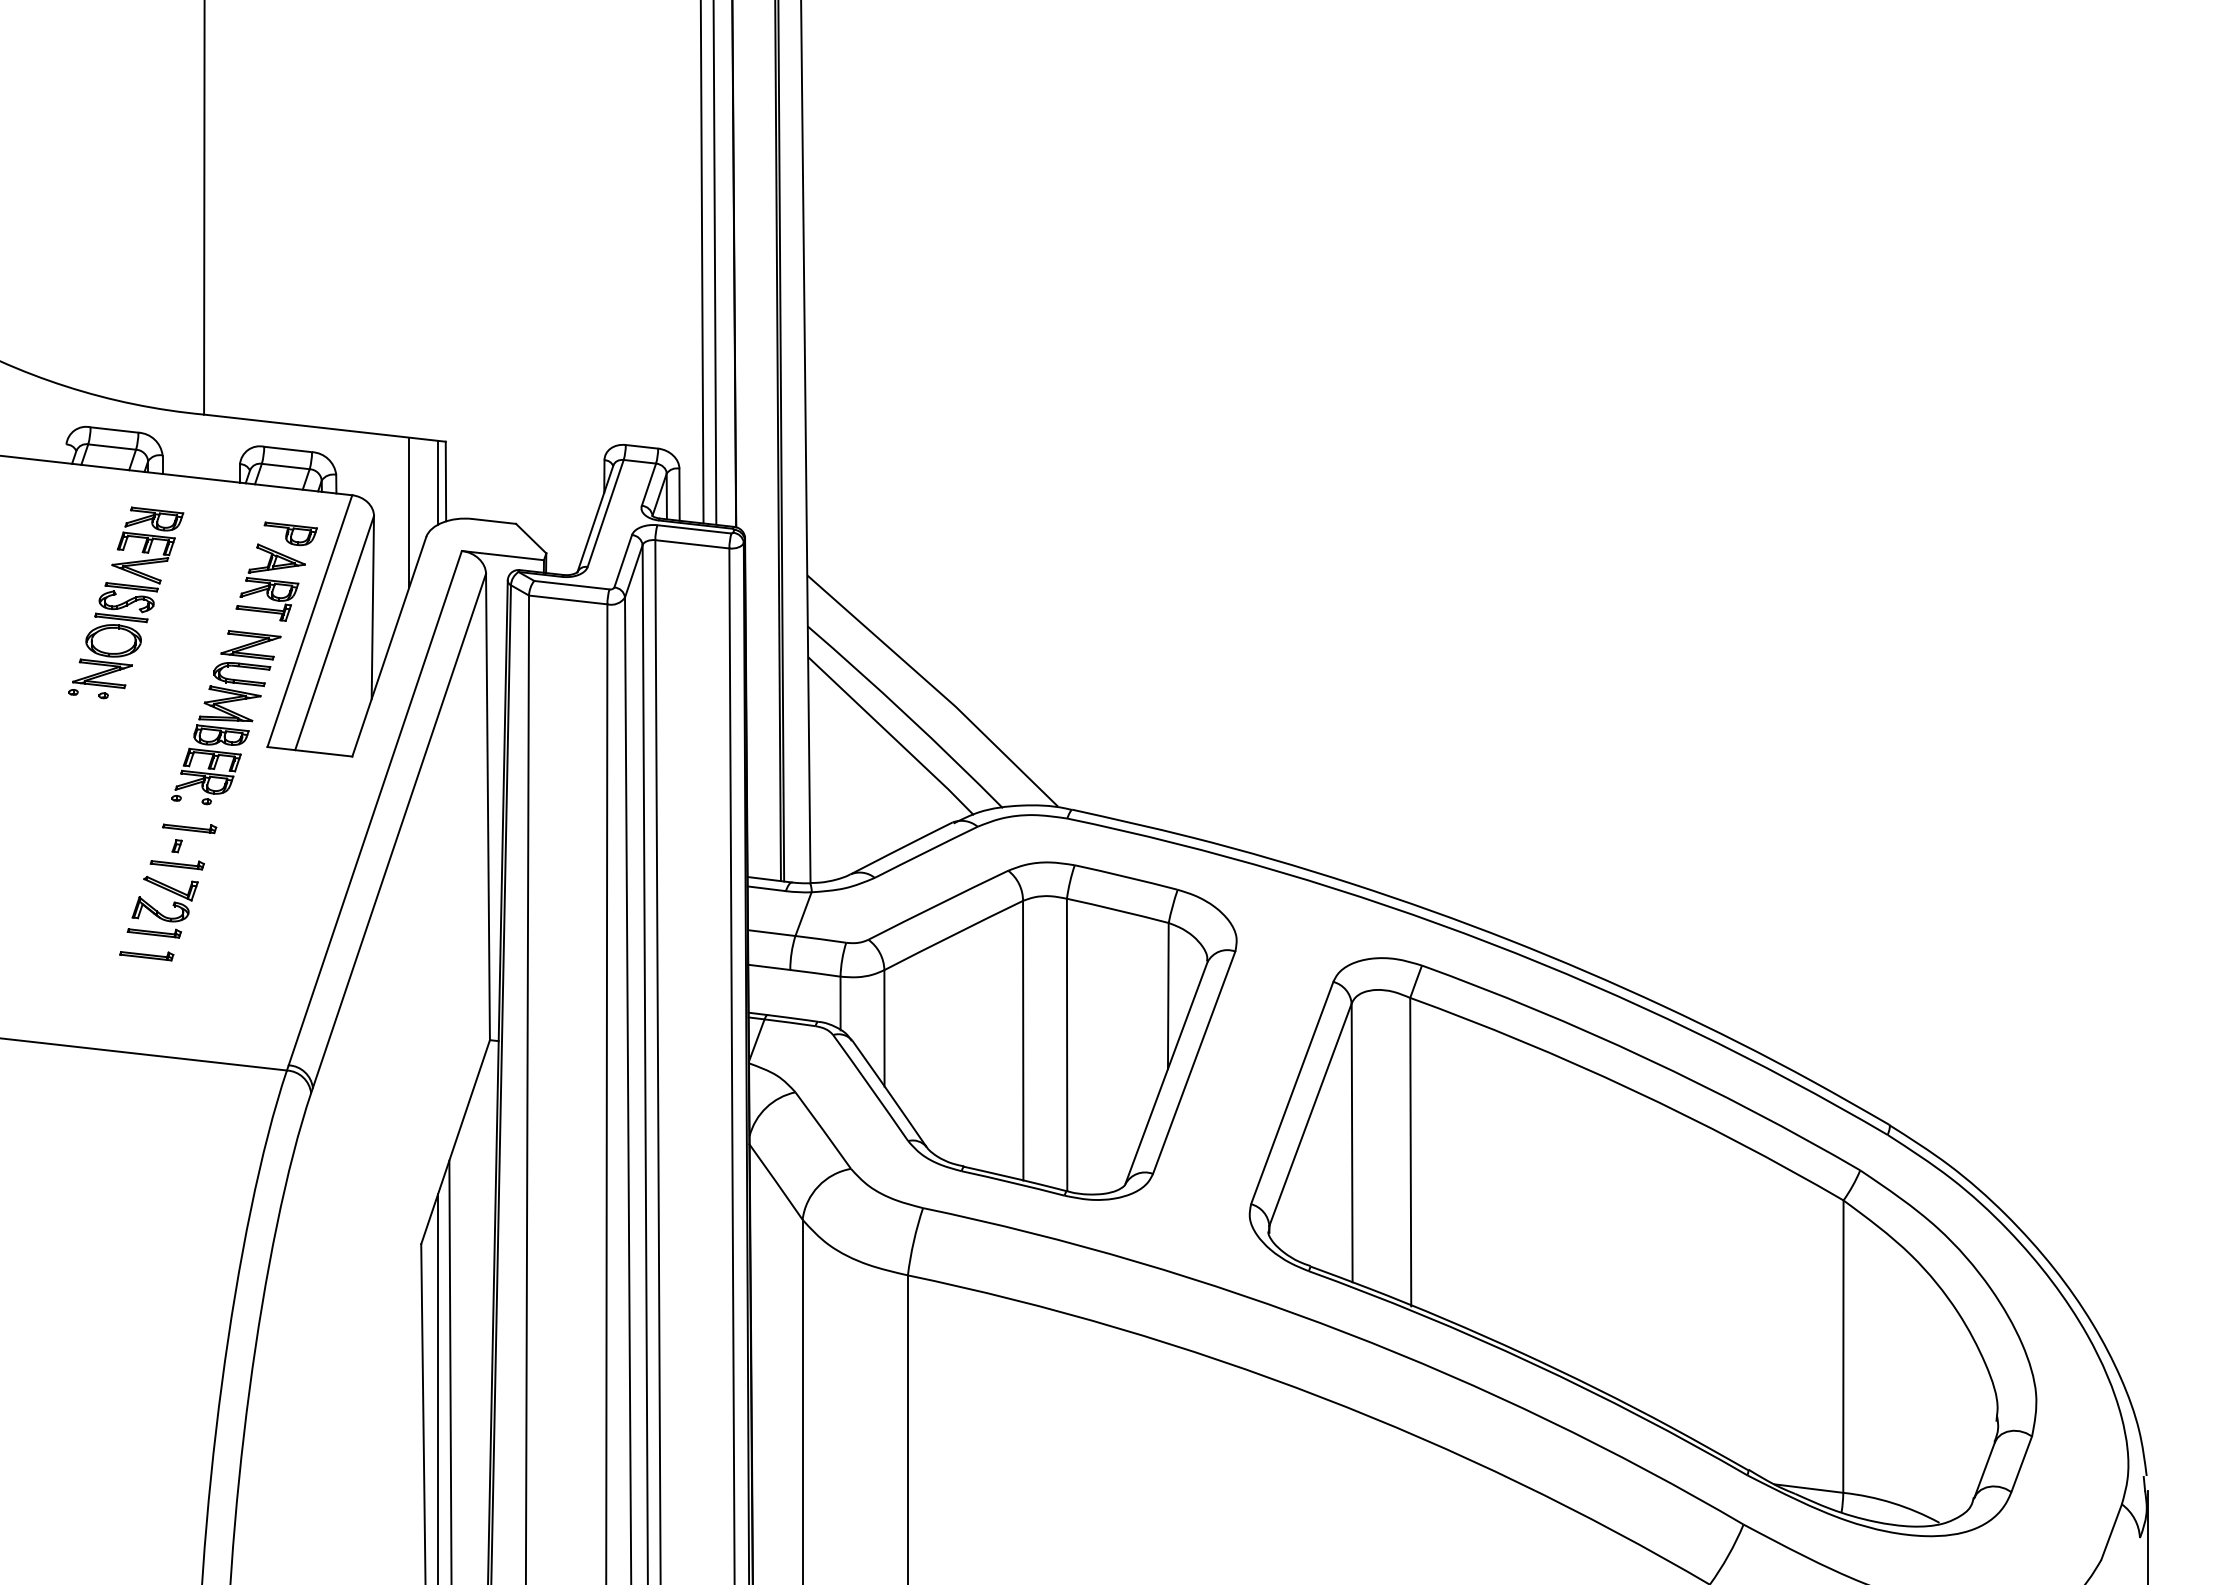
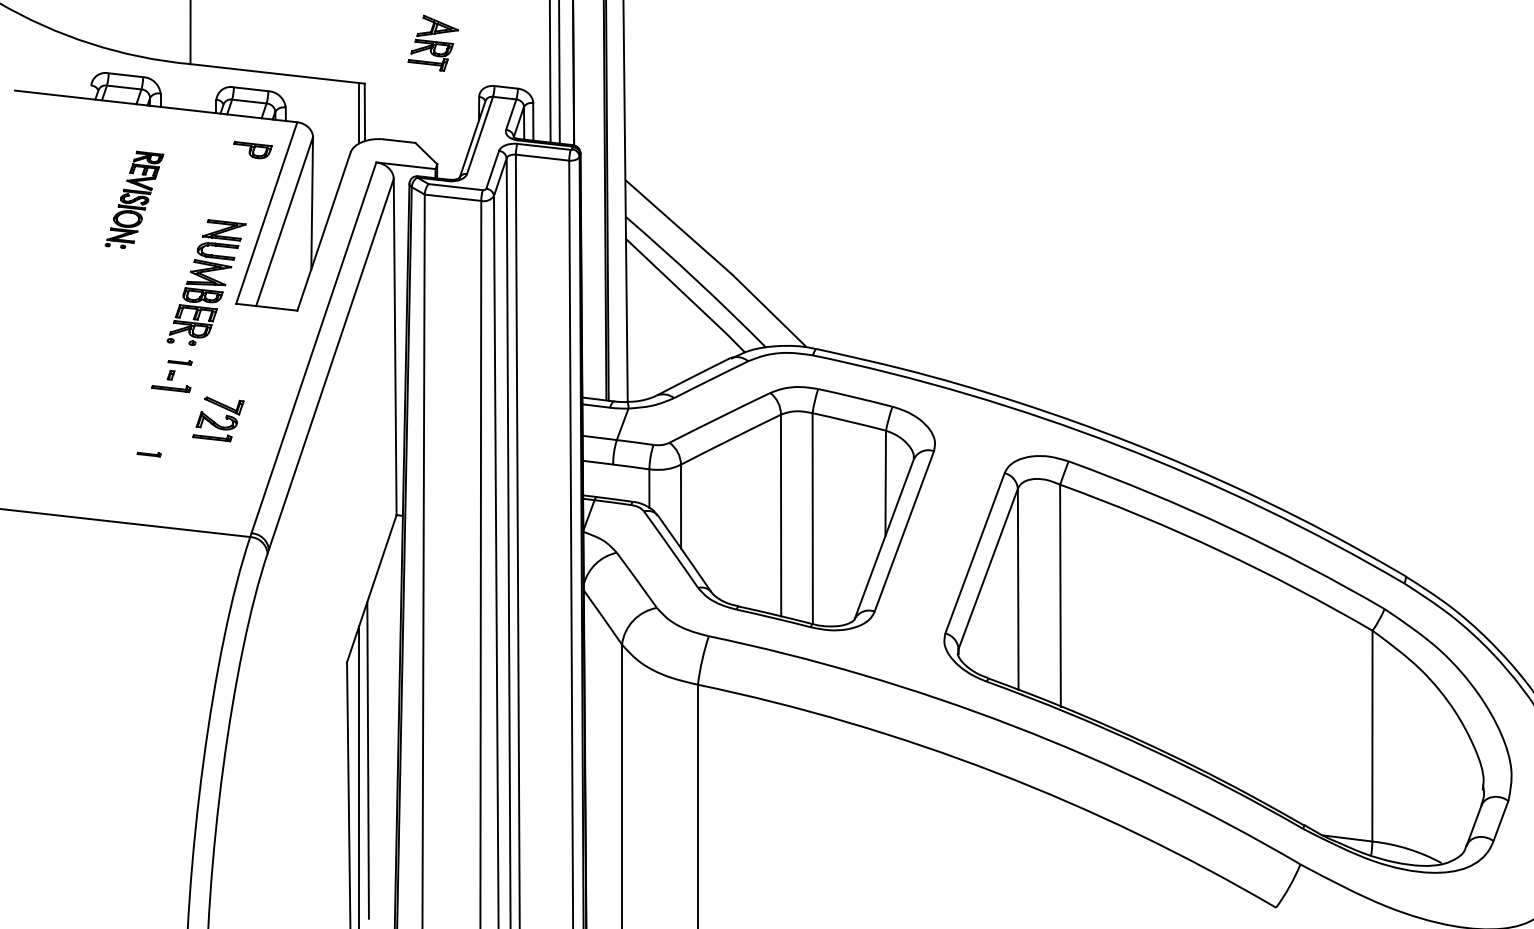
line: (409, 512) -> (338, 134), removed
part: (270, 582) -> (433, 43), moved
part: (126, 602) -> (134, 199), size x0.7
part: (189, 828) -> (179, 362), size x0.6
part: (162, 907) -> (218, 419), moved
part: (146, 956) -> (148, 454), size x0.6

